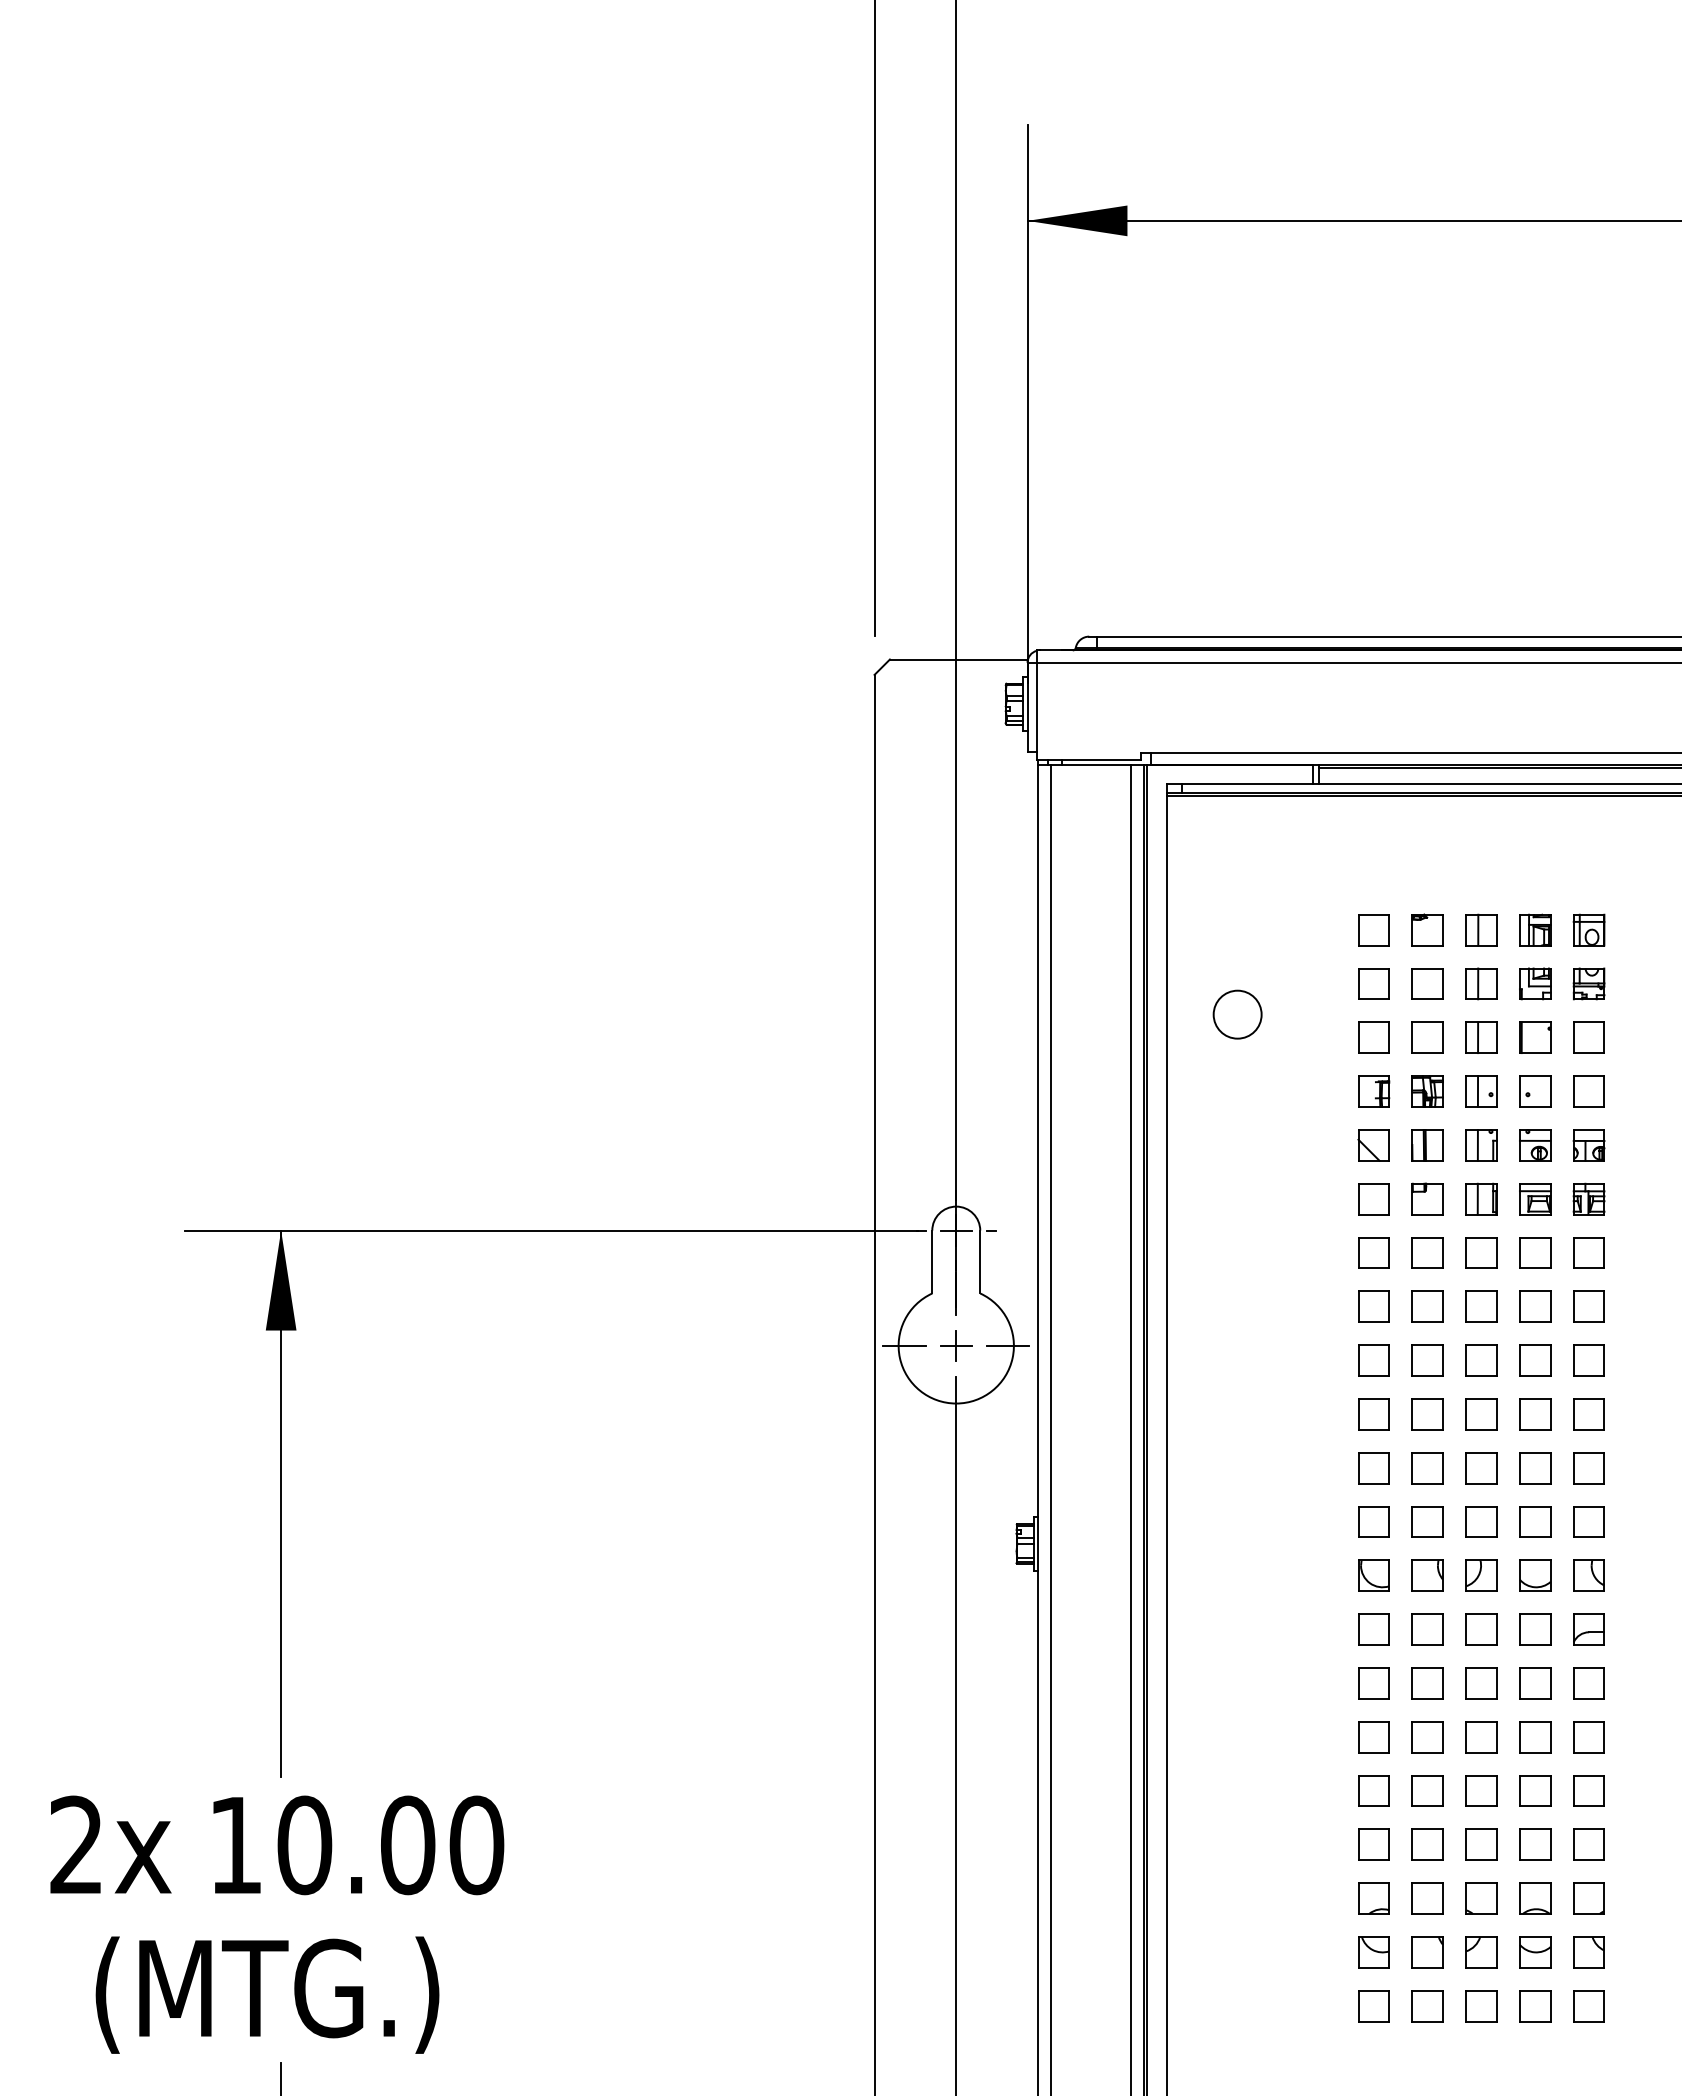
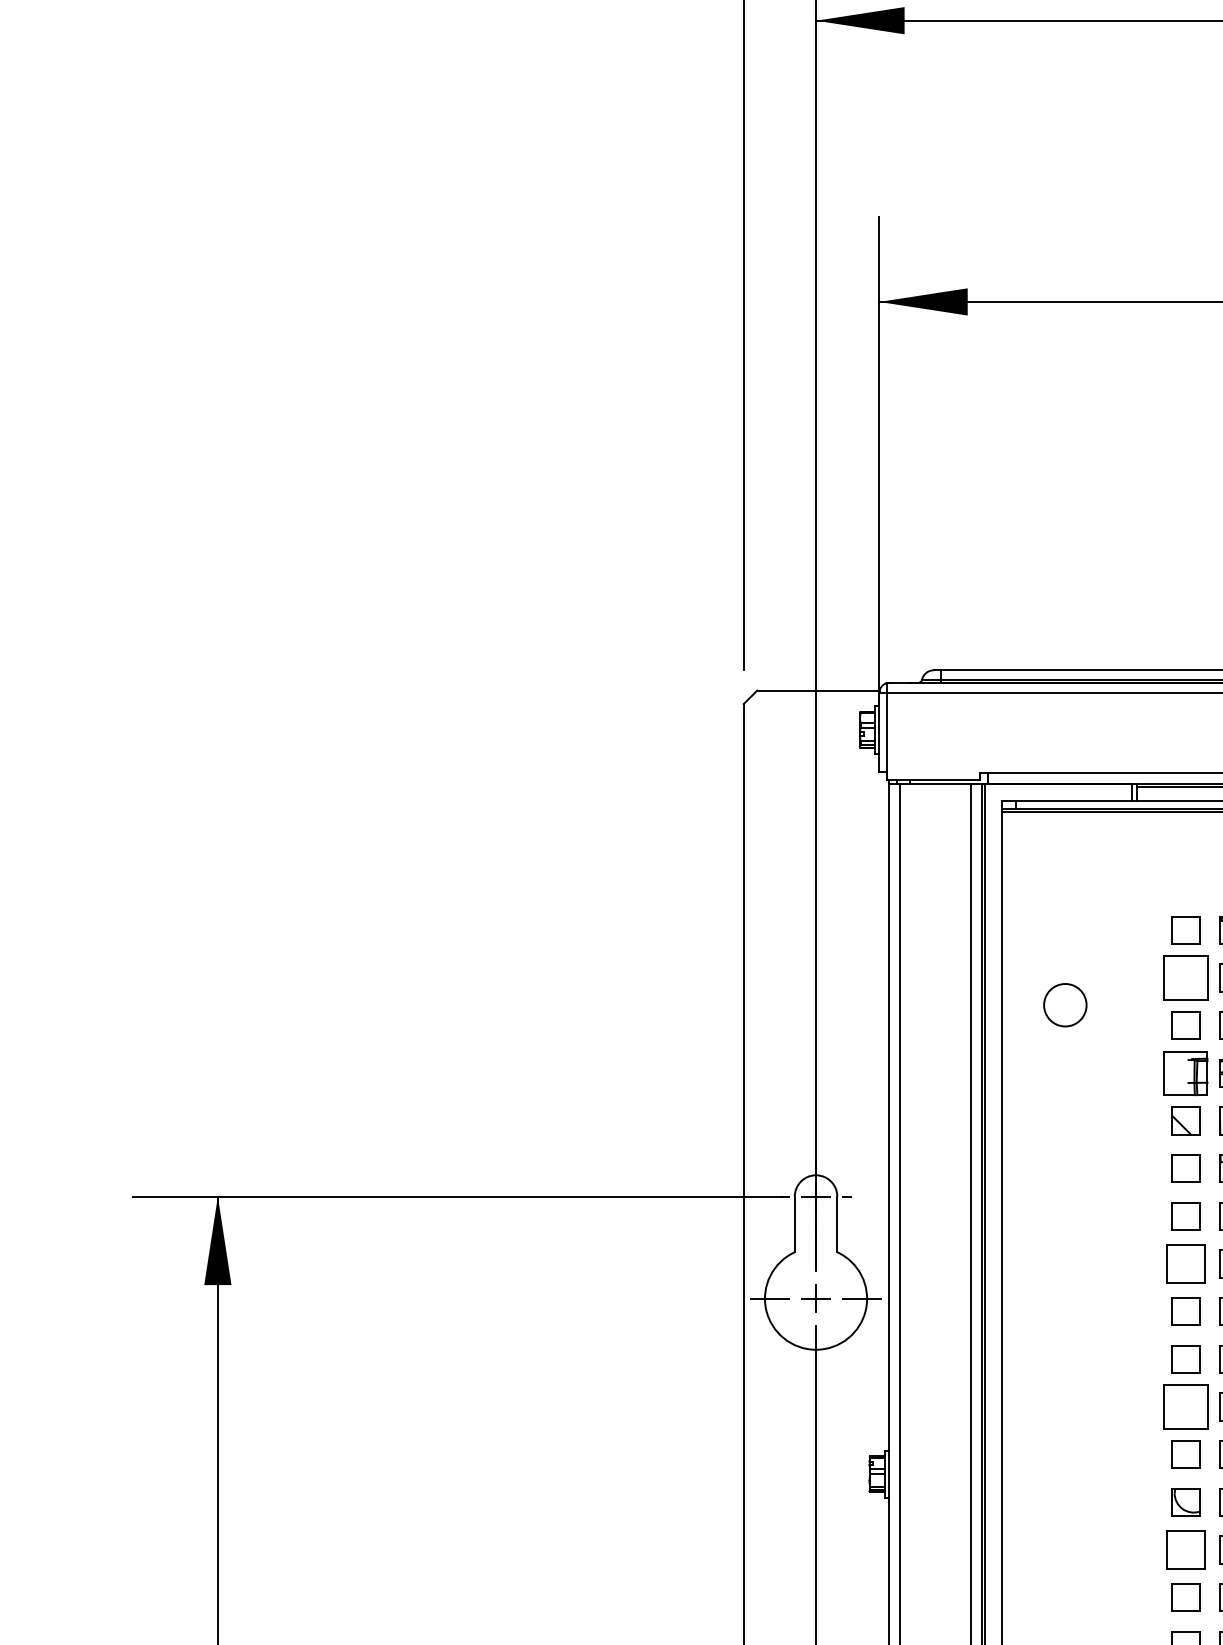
part: (1373, 983) -> (1185, 977), size x1.6
part: (1374, 1091) -> (1186, 1073), size x1.6
part: (1373, 1306) -> (1185, 1263), size x1.4
part: (1373, 1468) -> (1185, 1407), size x1.6
part: (1373, 1629) -> (1185, 1549), size x1.4

